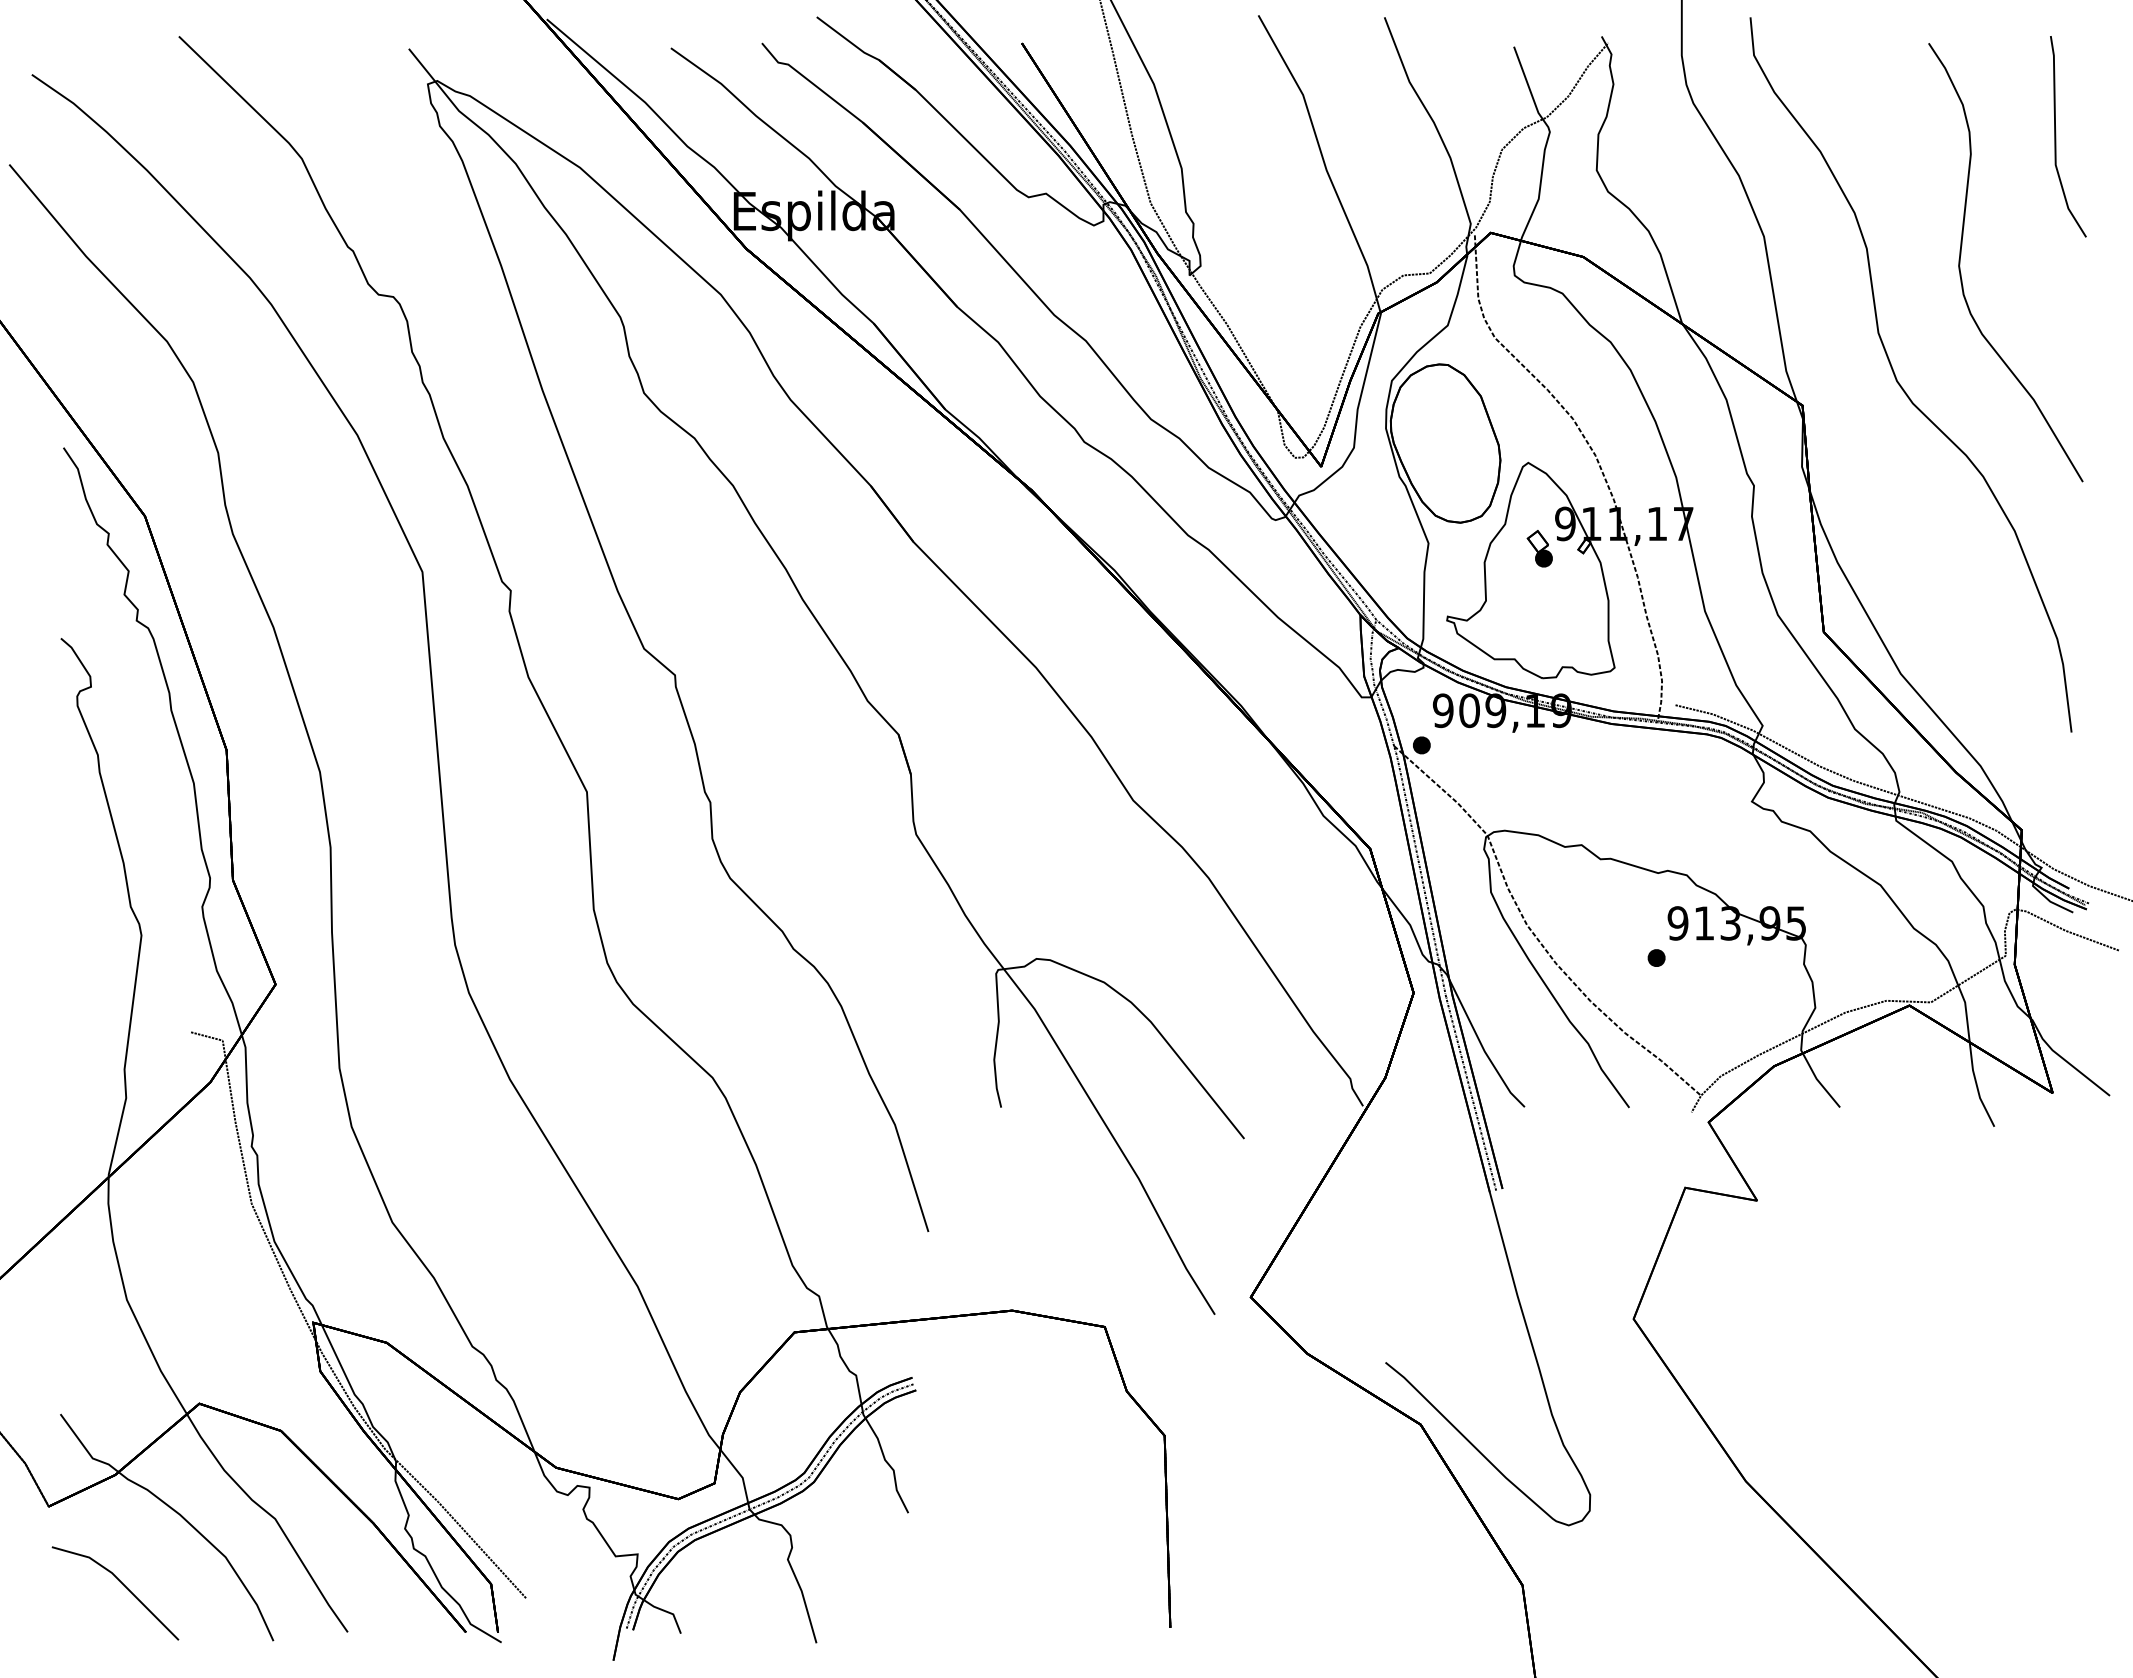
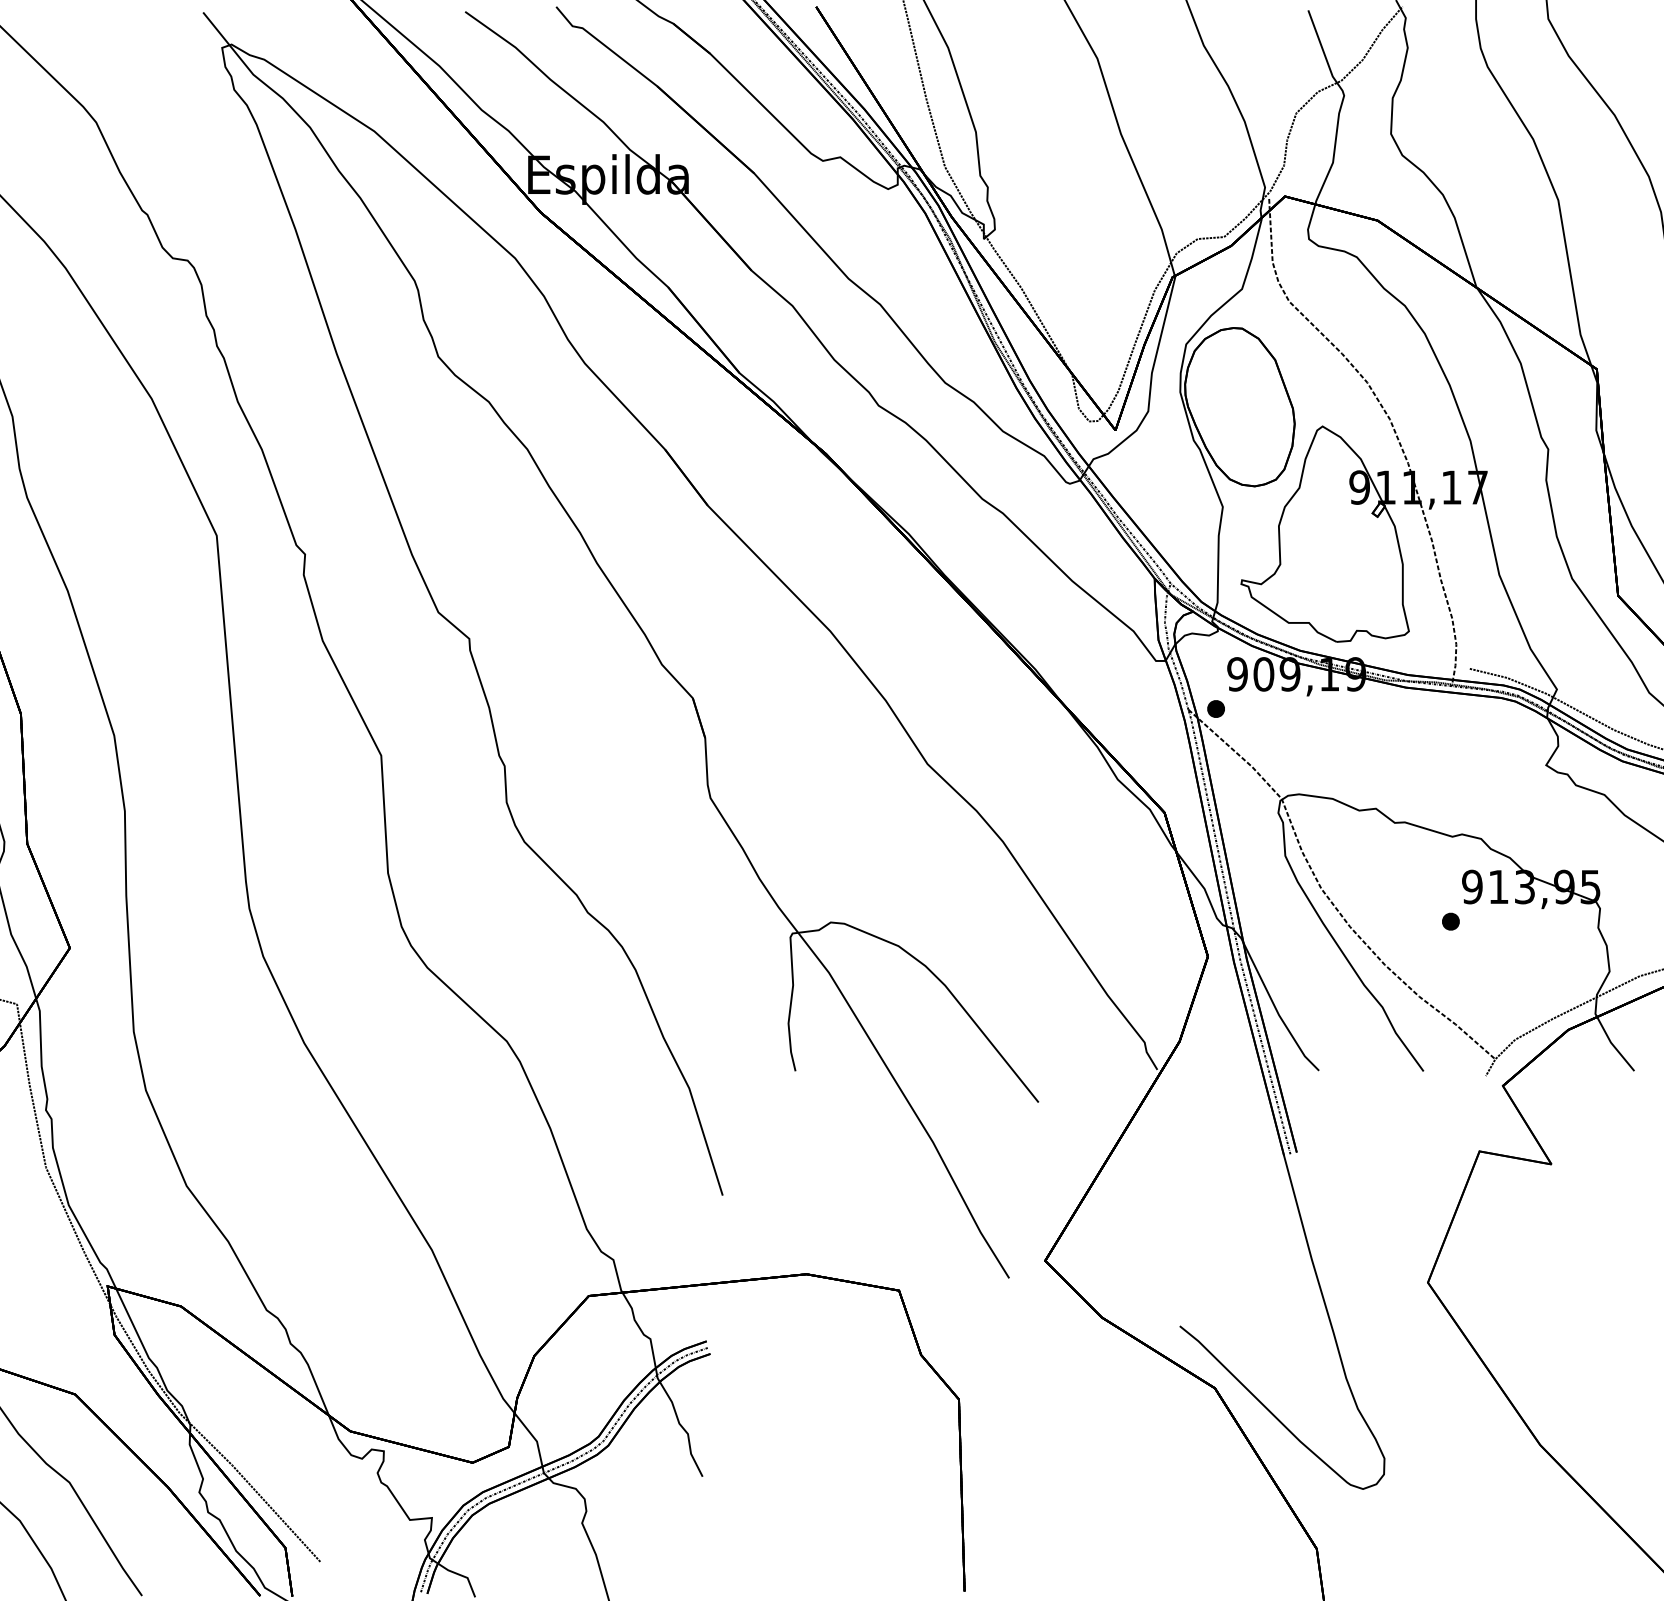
part: (1539, 548) -> (1333, 512), removed

